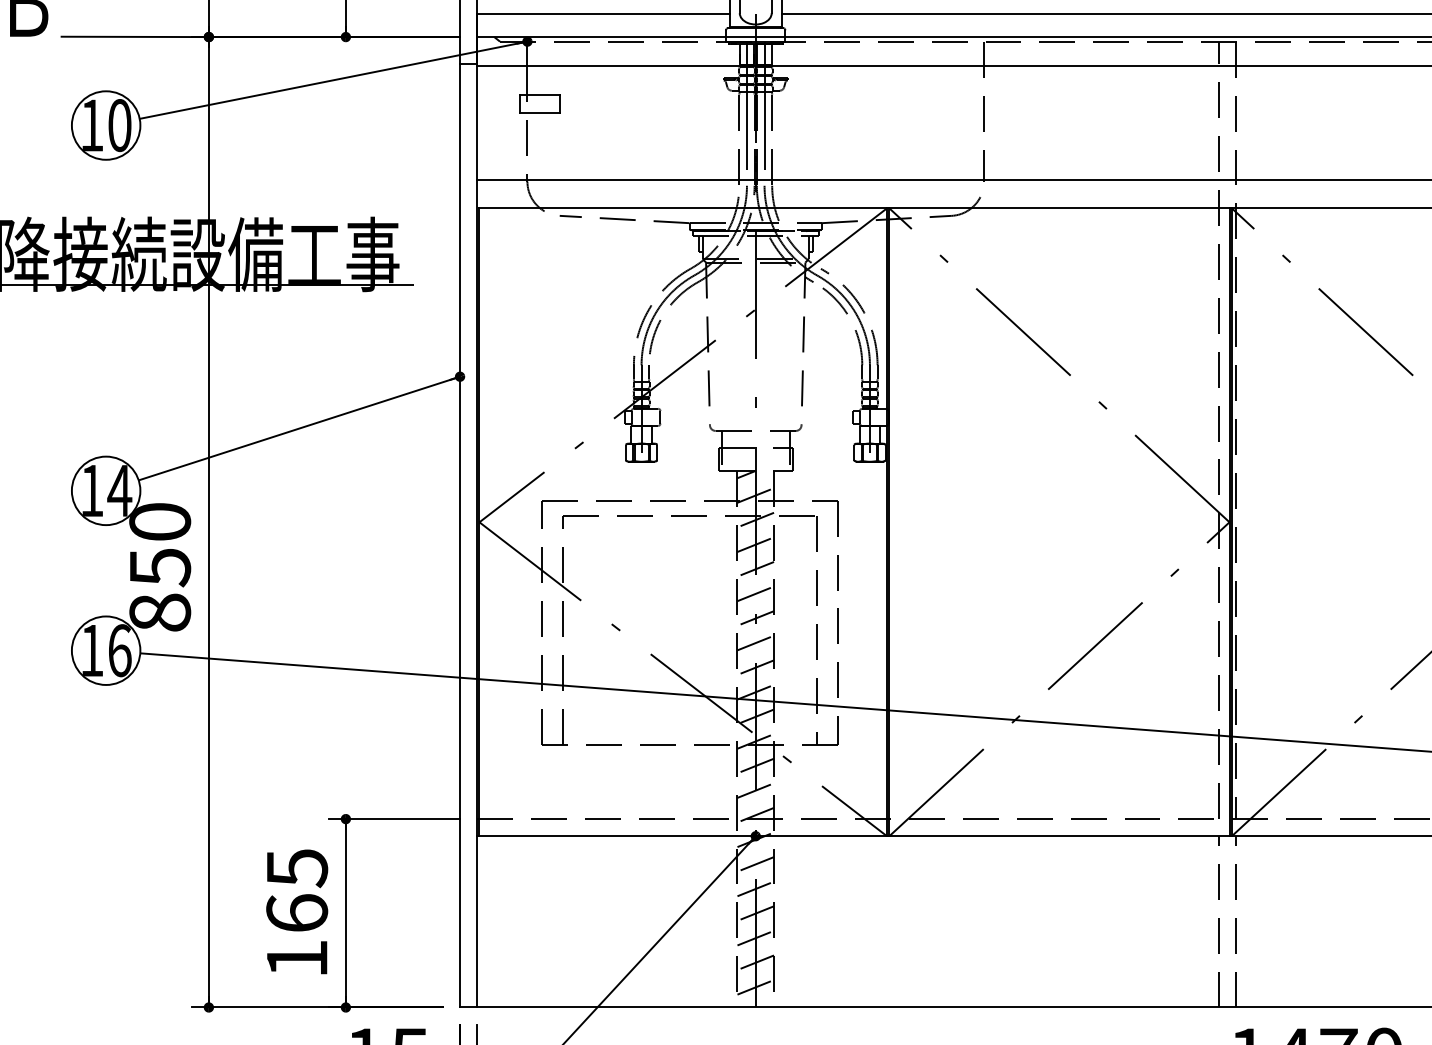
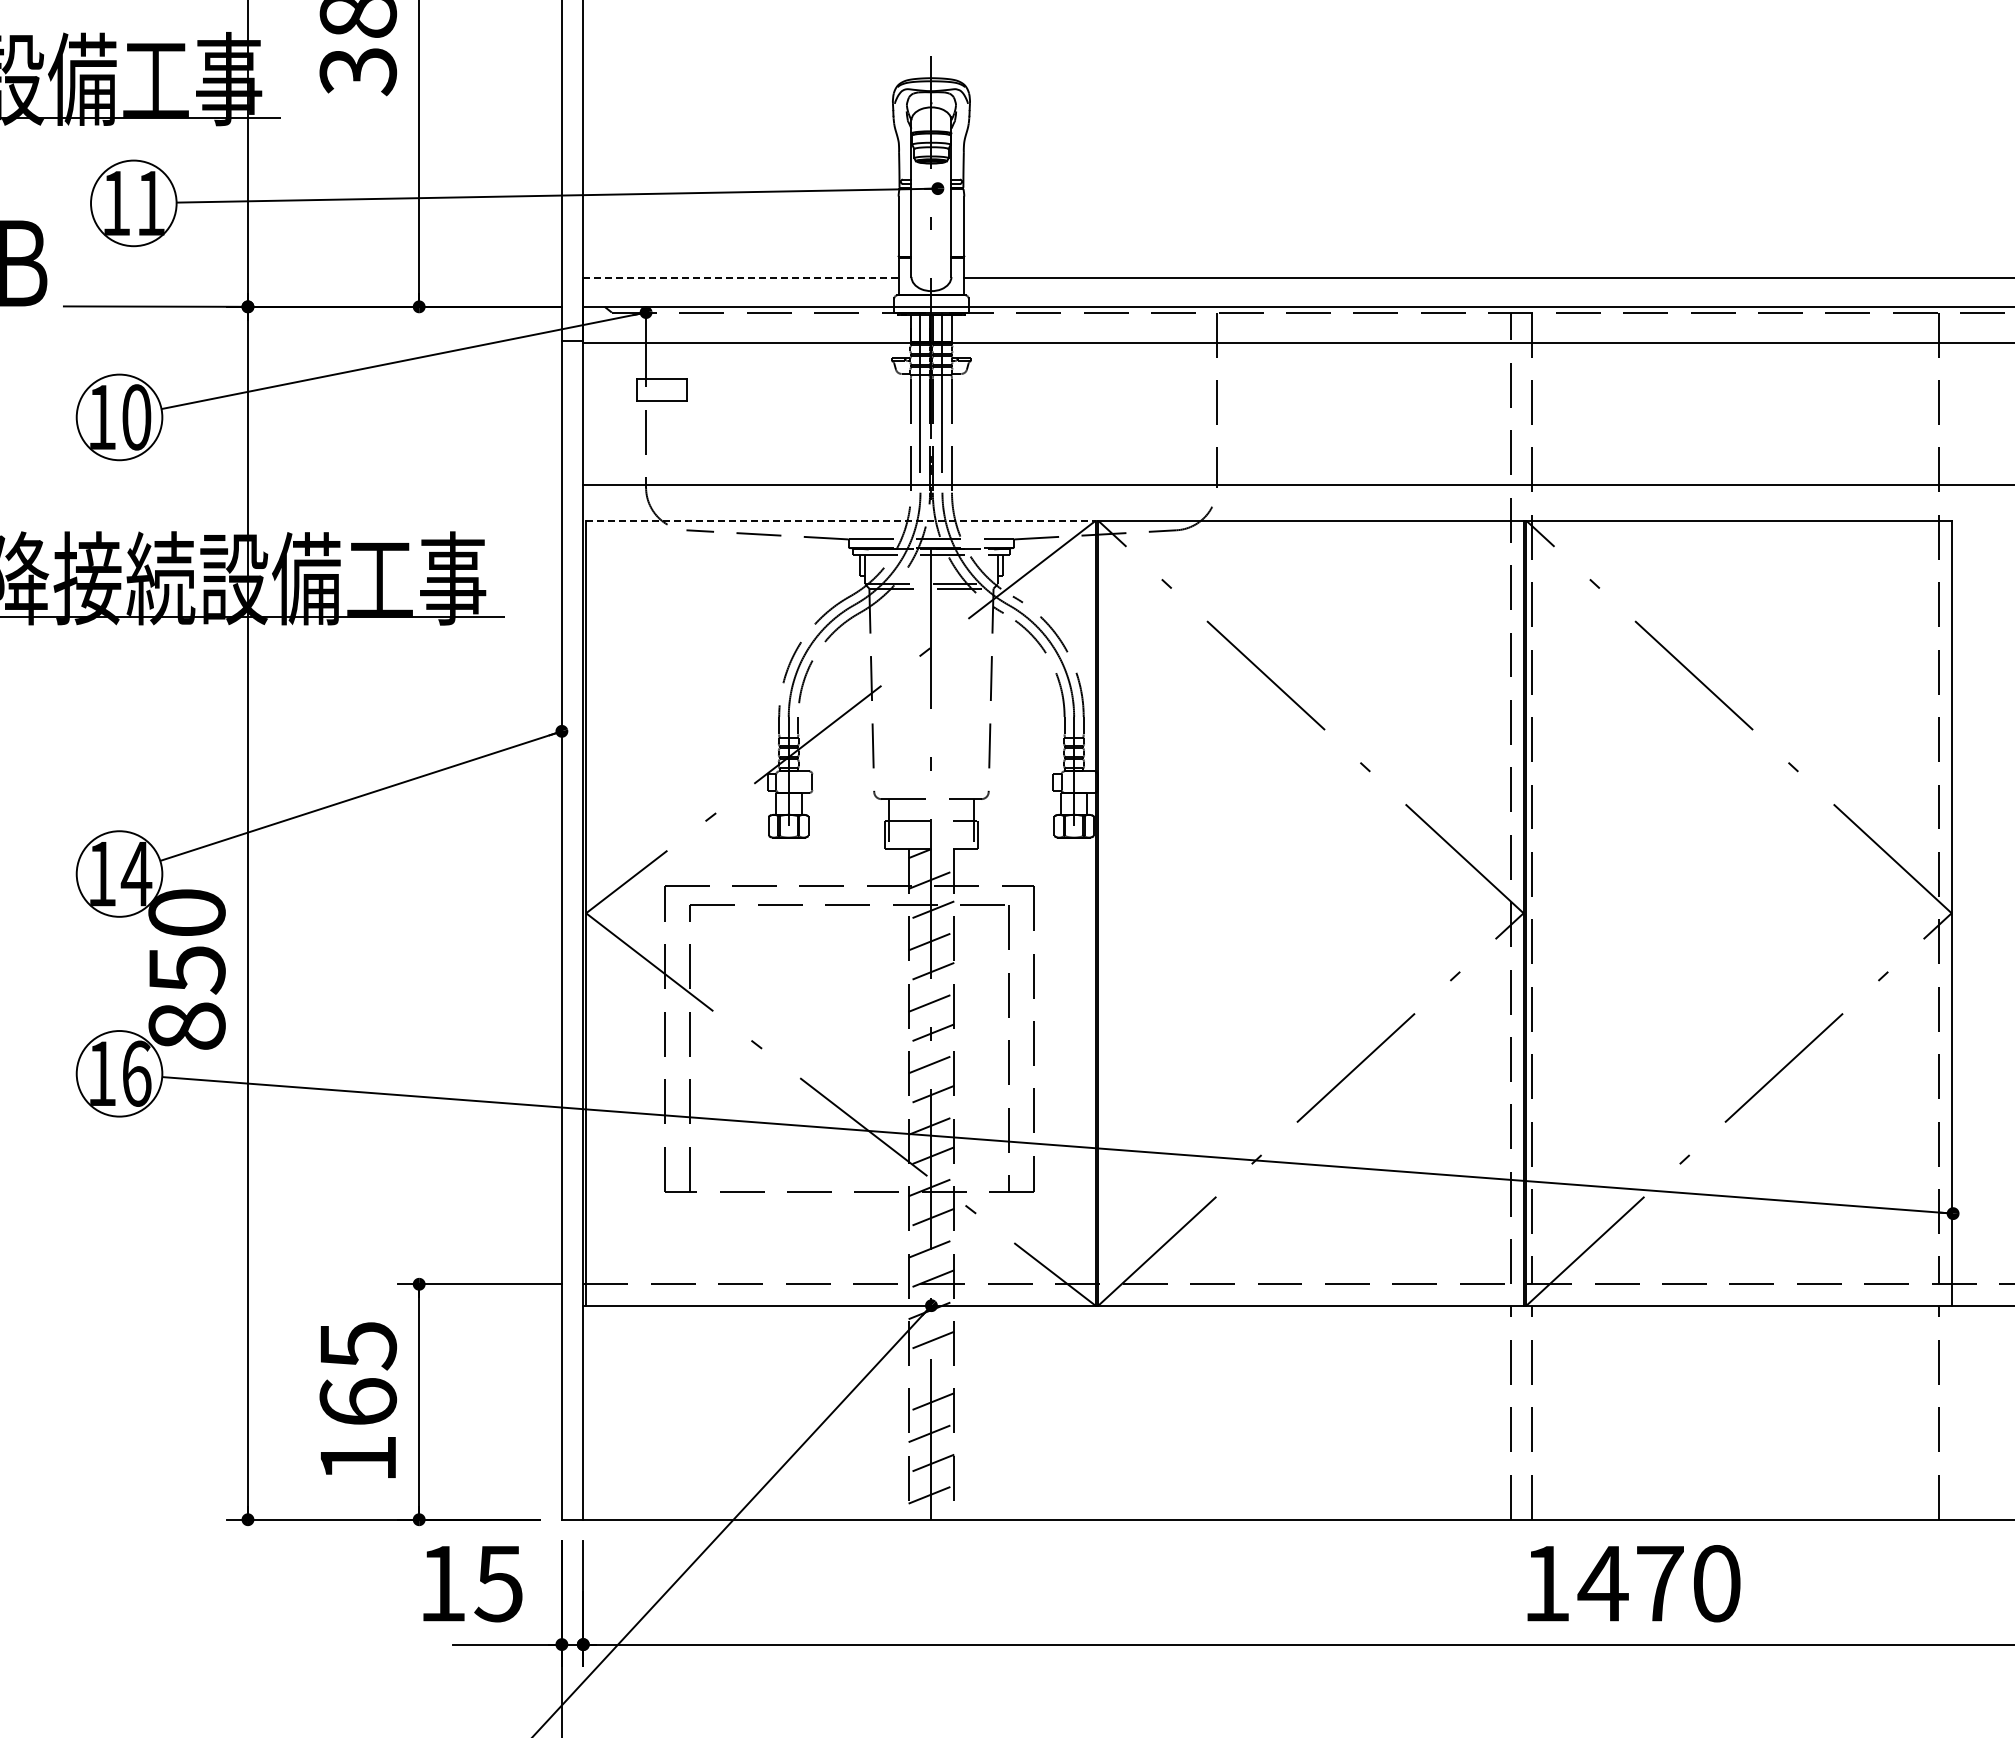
line: (602, 14) -> (740, 278), solid -> dashed
line: (682, 208) -> (840, 520), solid -> dashed
line: (755, 888) -> (931, 1371), removed

